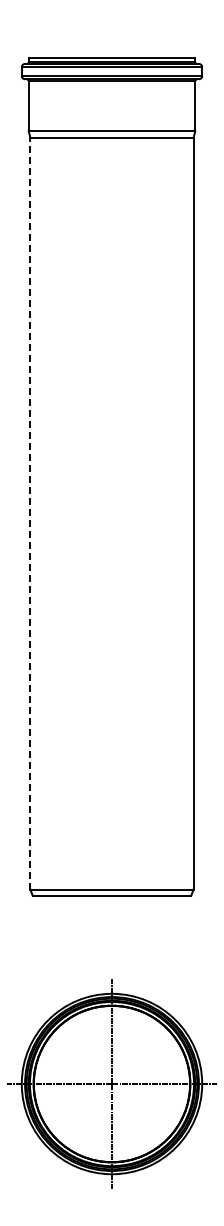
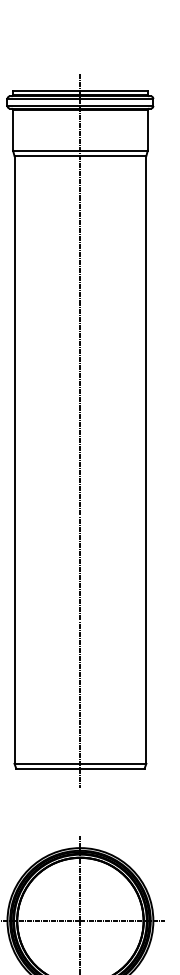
line: (112, 477) -> (80, 430), added
line: (30, 513) -> (14, 459), dashed -> solid

